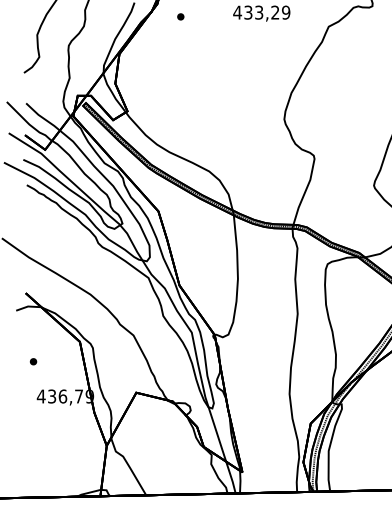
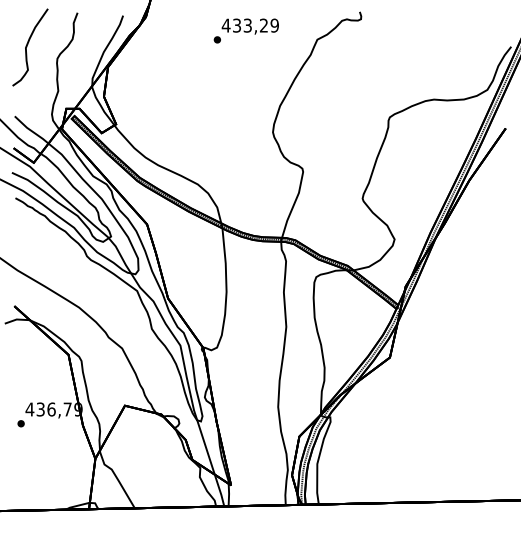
part: (179, 16) -> (216, 39), moved
part: (32, 361) -> (20, 423), moved

